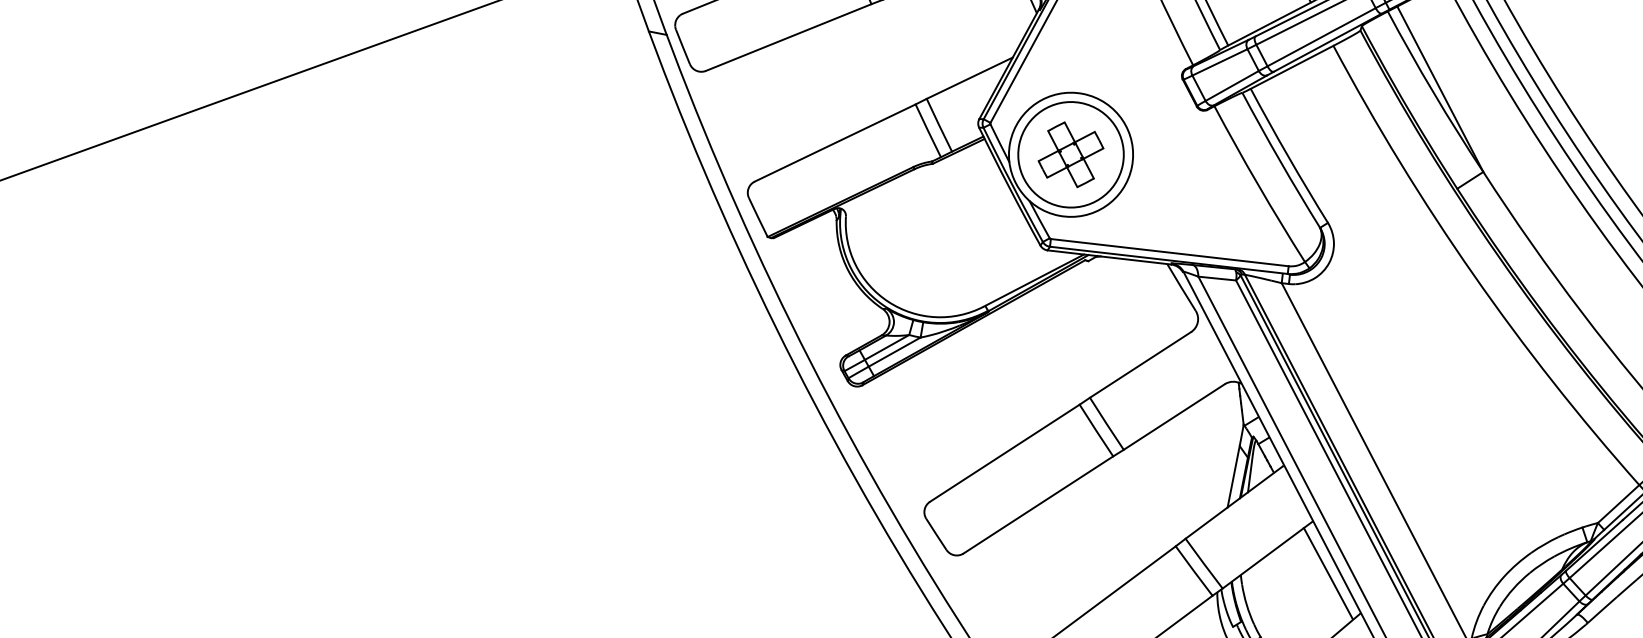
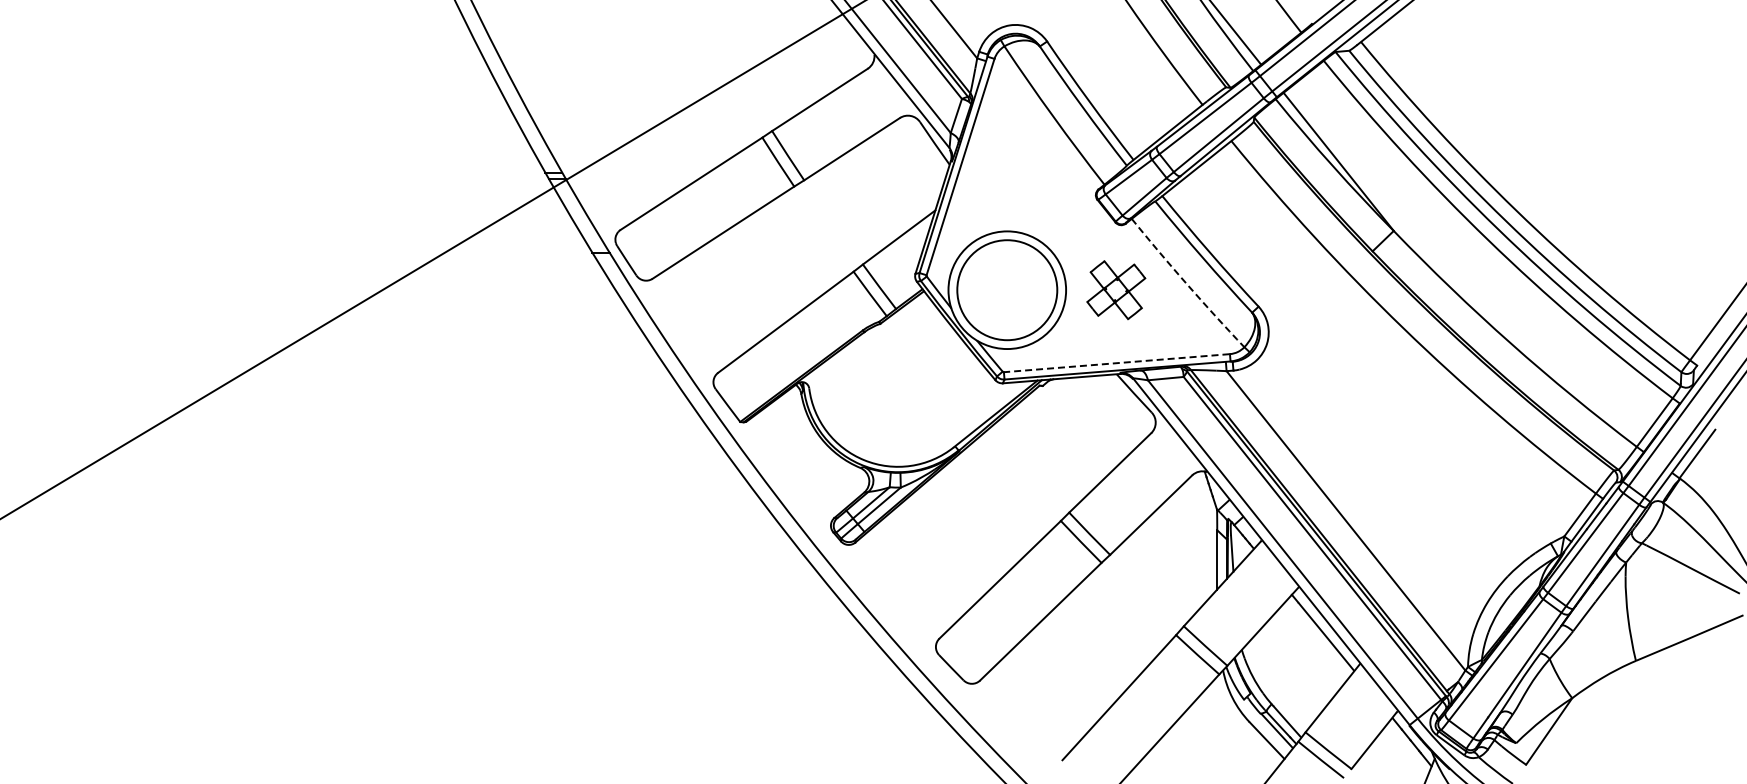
part: (1071, 155) -> (1116, 290), moved
arc: (1257, 185) -> (1186, 284), solid -> dashed
line: (1169, 252) -> (1116, 363), solid -> dashed

